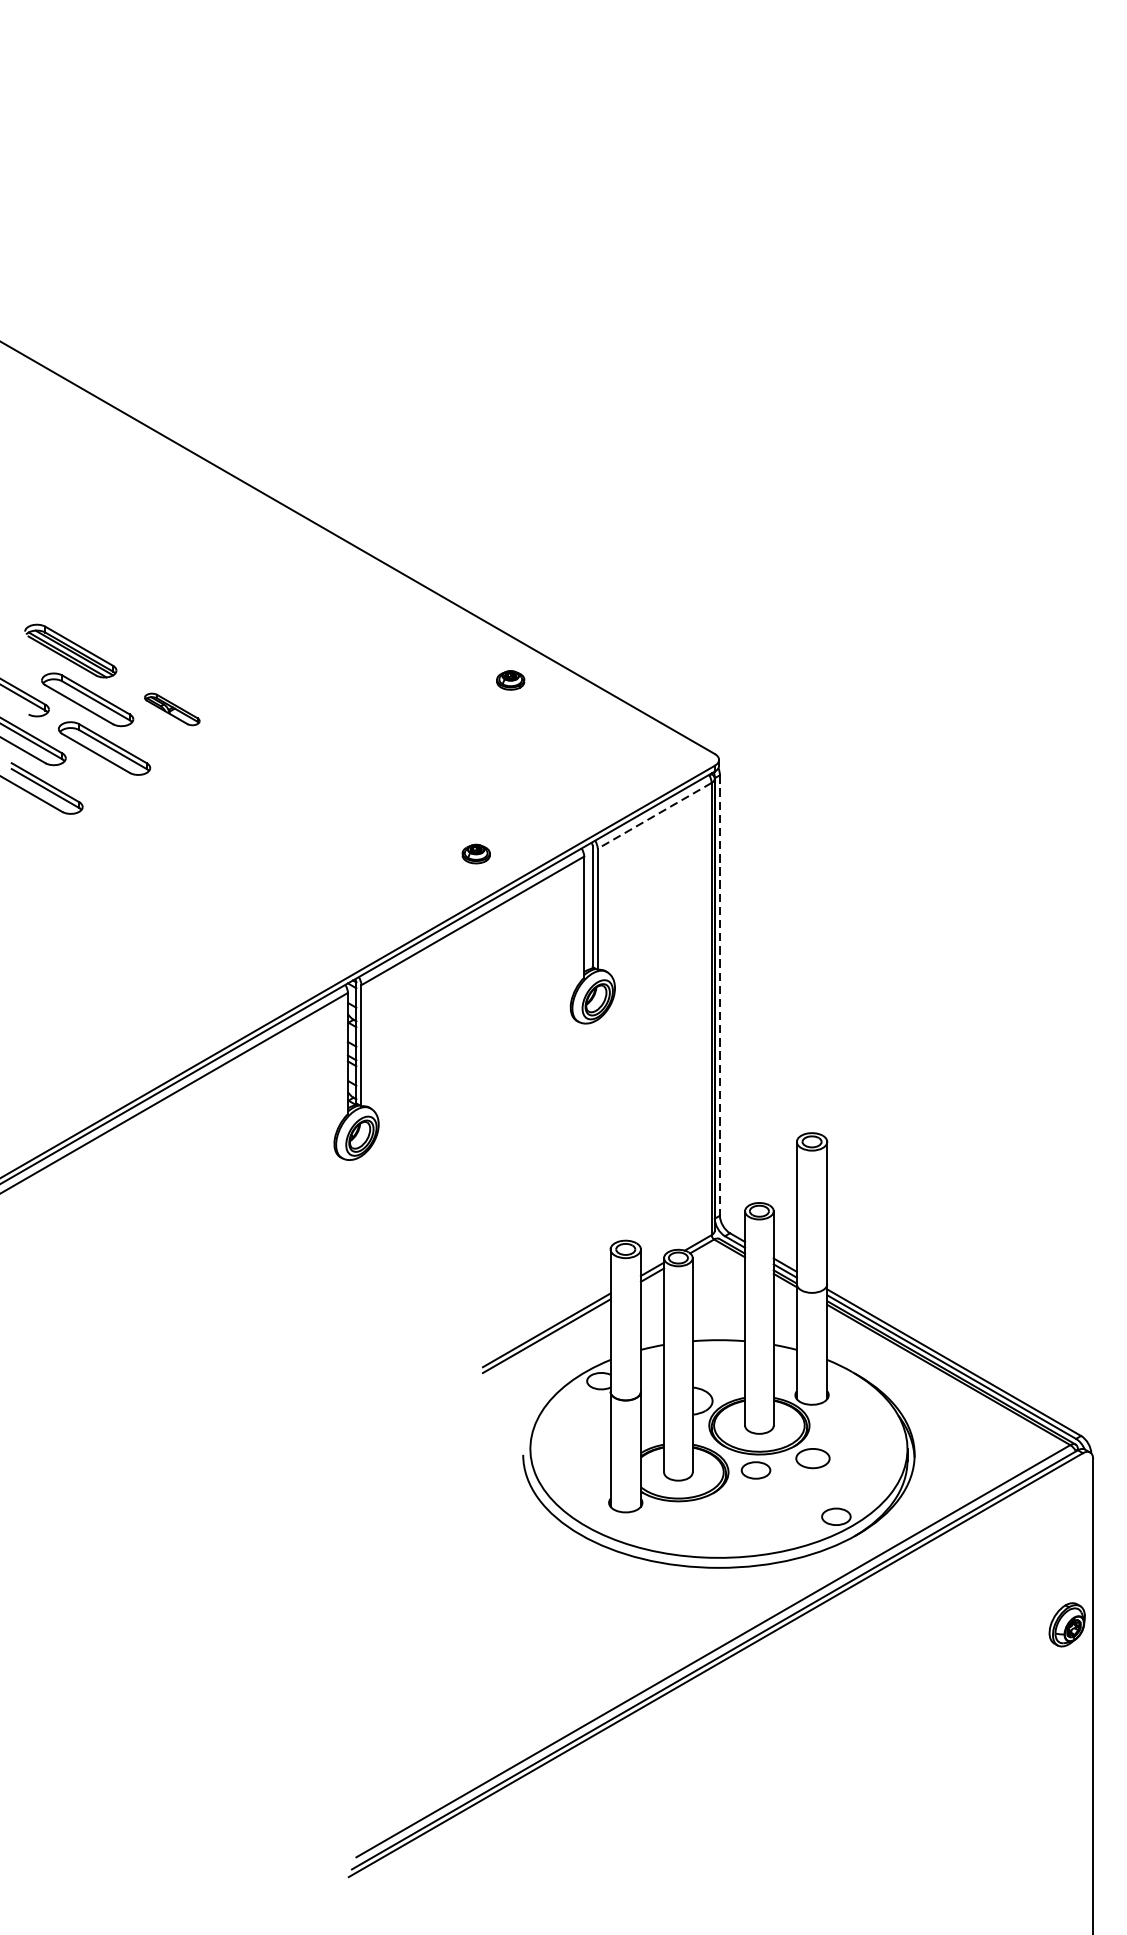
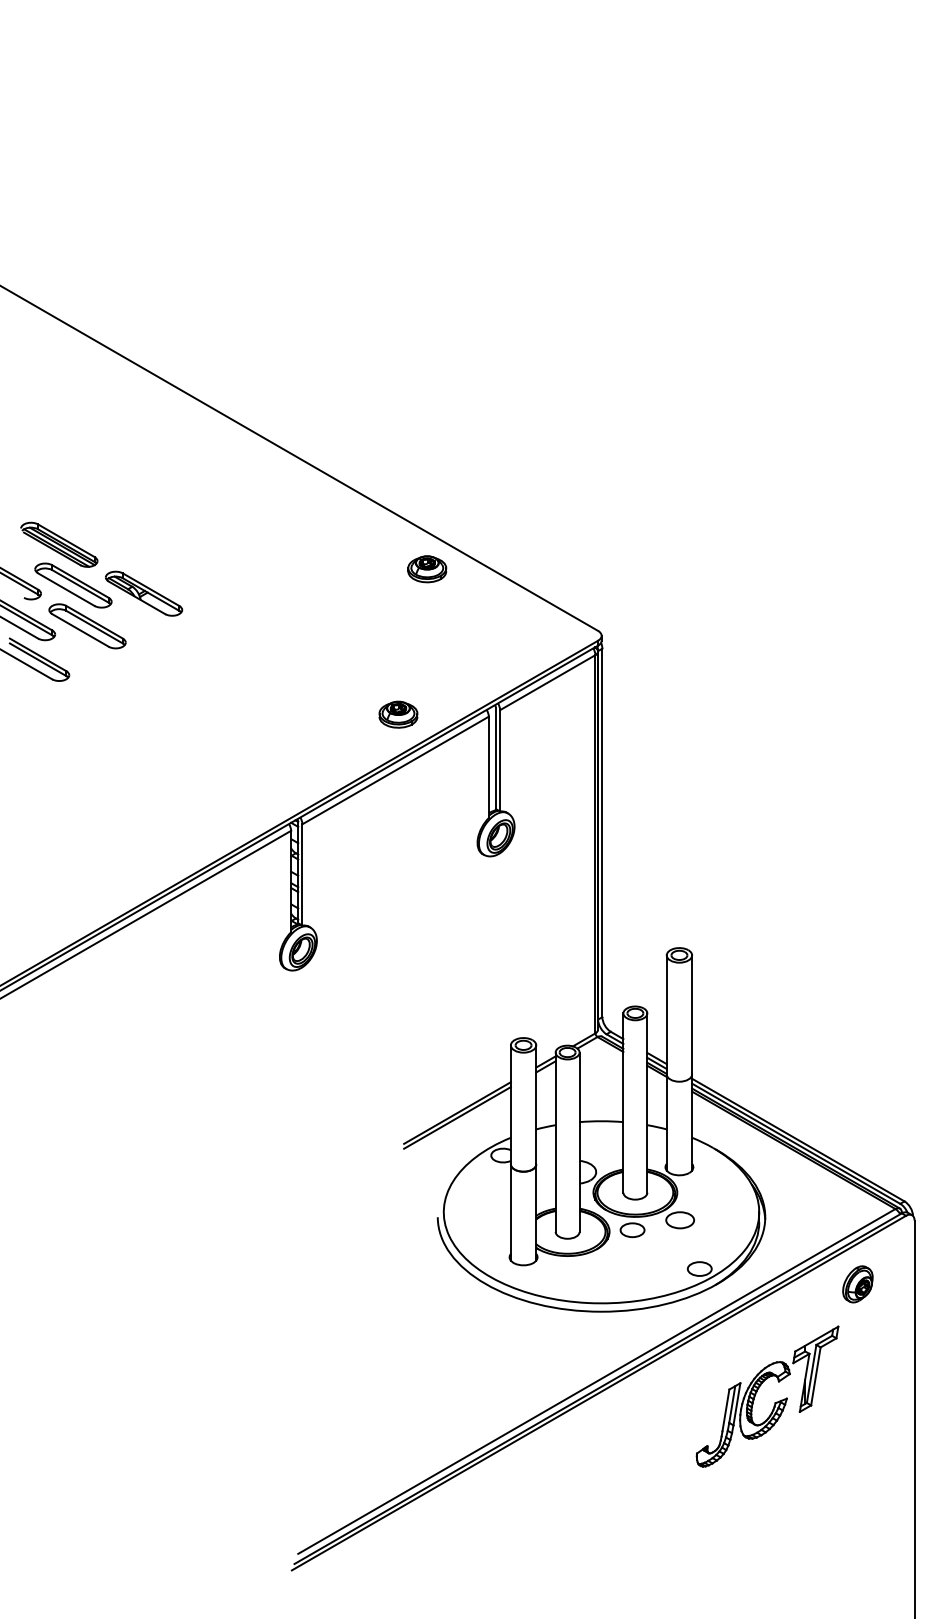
part: (510, 680) -> (427, 569), size x1.67
part: (172, 709) -> (144, 593), size x1.67
line: (654, 815) -> (547, 682), dashed -> solid
part: (476, 853) -> (398, 714), size x1.67
line: (720, 996) -> (602, 833), dashed -> solid
part: (1066, 1624) -> (857, 1284), moved
part: (925, 1676) -> (774, 1402), added

